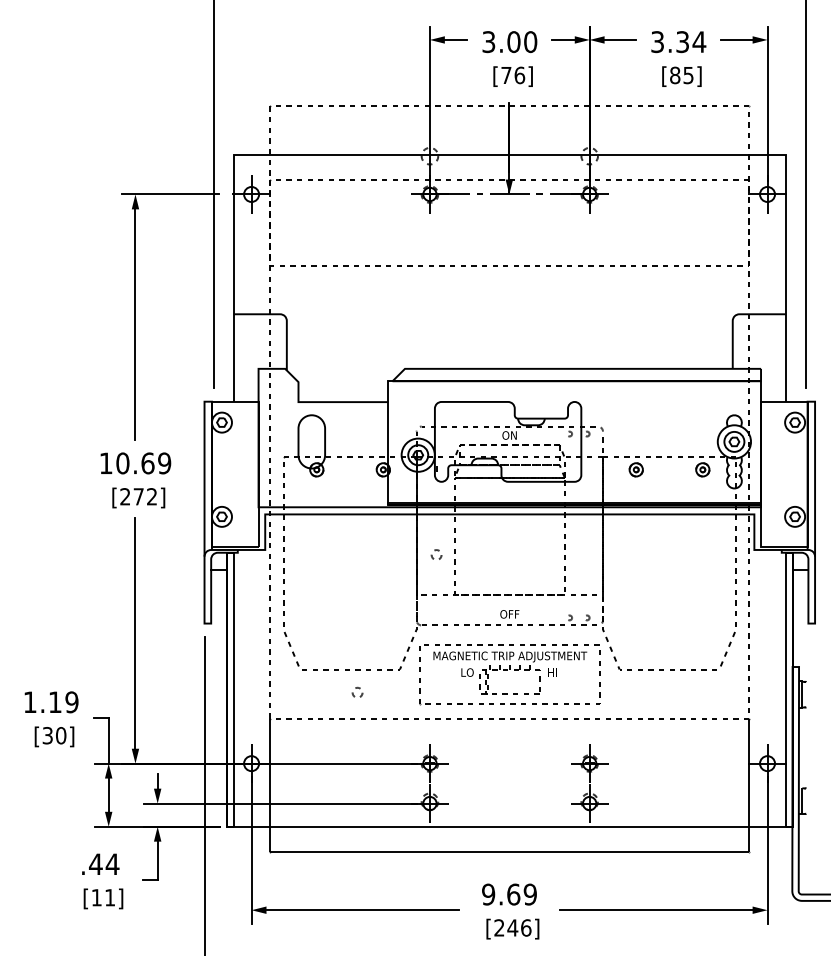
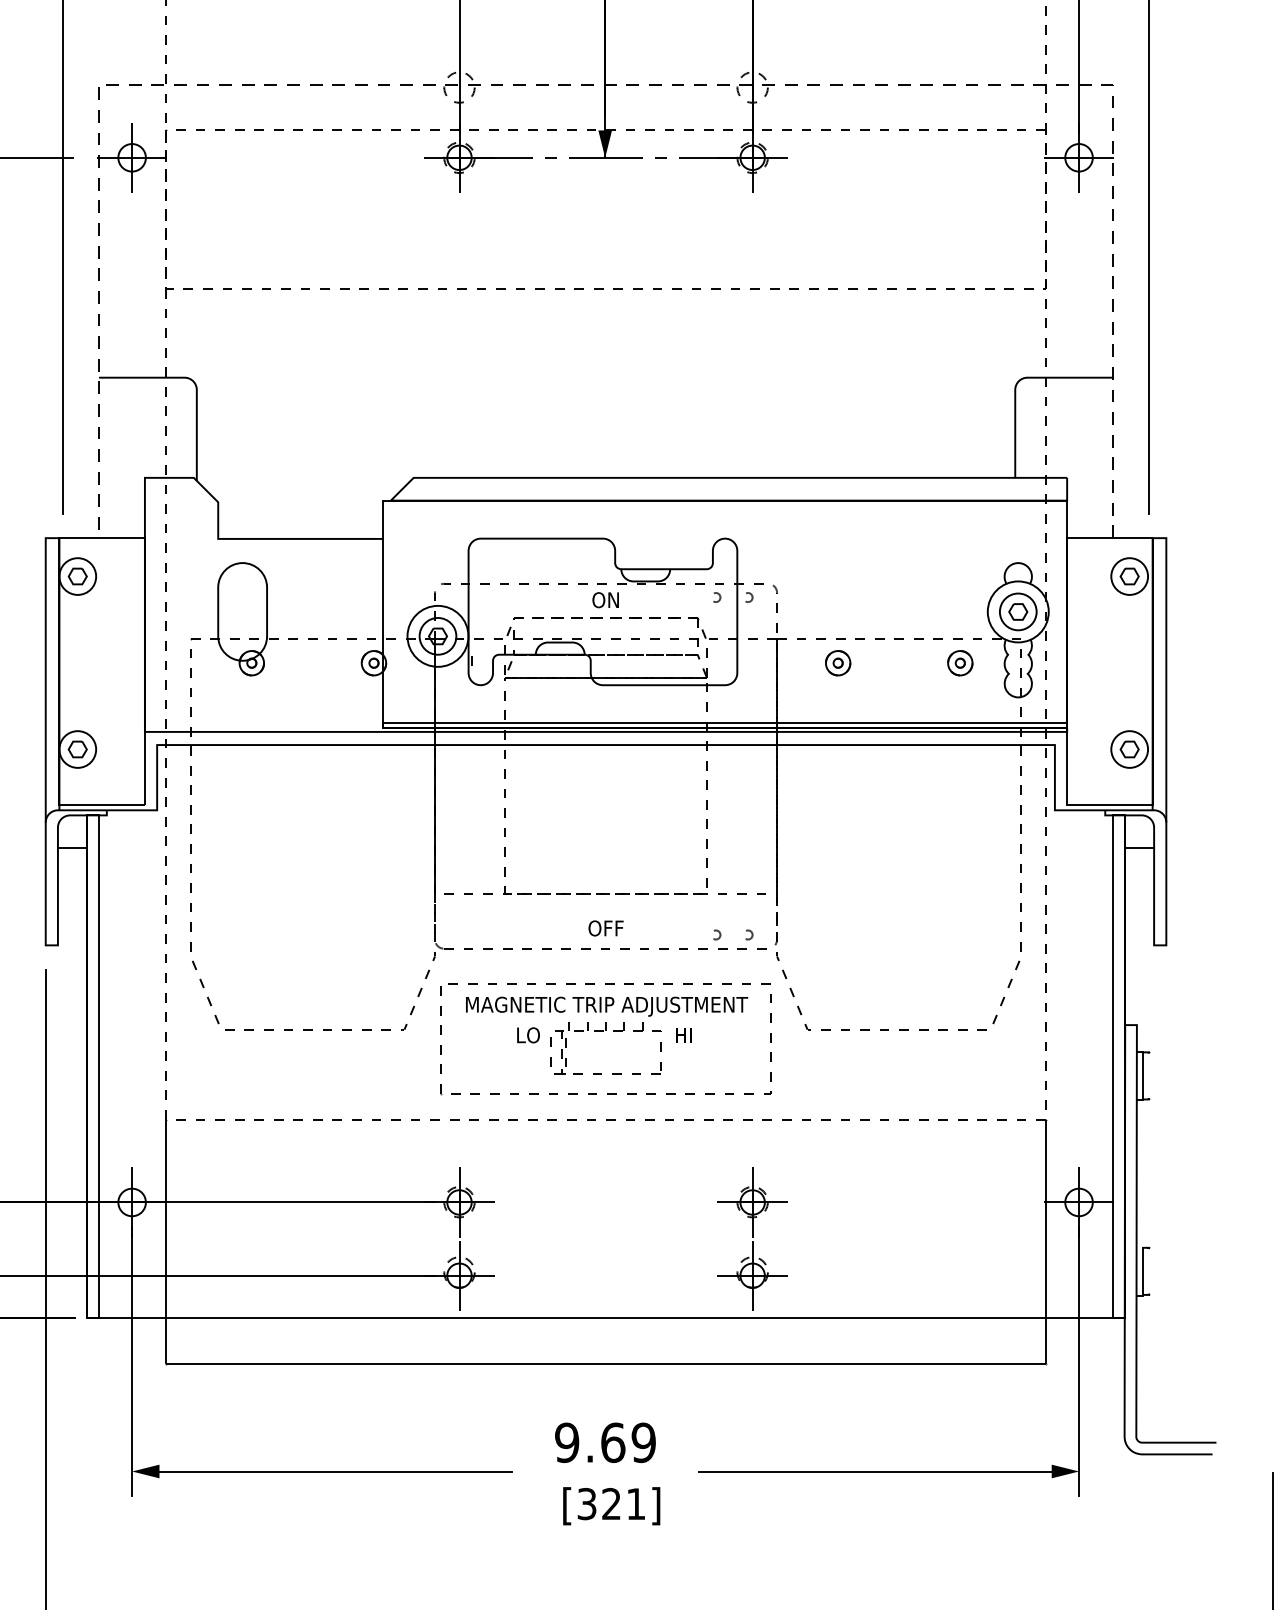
line: (509, 154) -> (605, 84), solid -> dashed
circle: (436, 554) -> (471, 818), removed
circle: (357, 691) -> (326, 1070), removed
text: (512, 927) -> (610, 1503), [246] -> [321]

